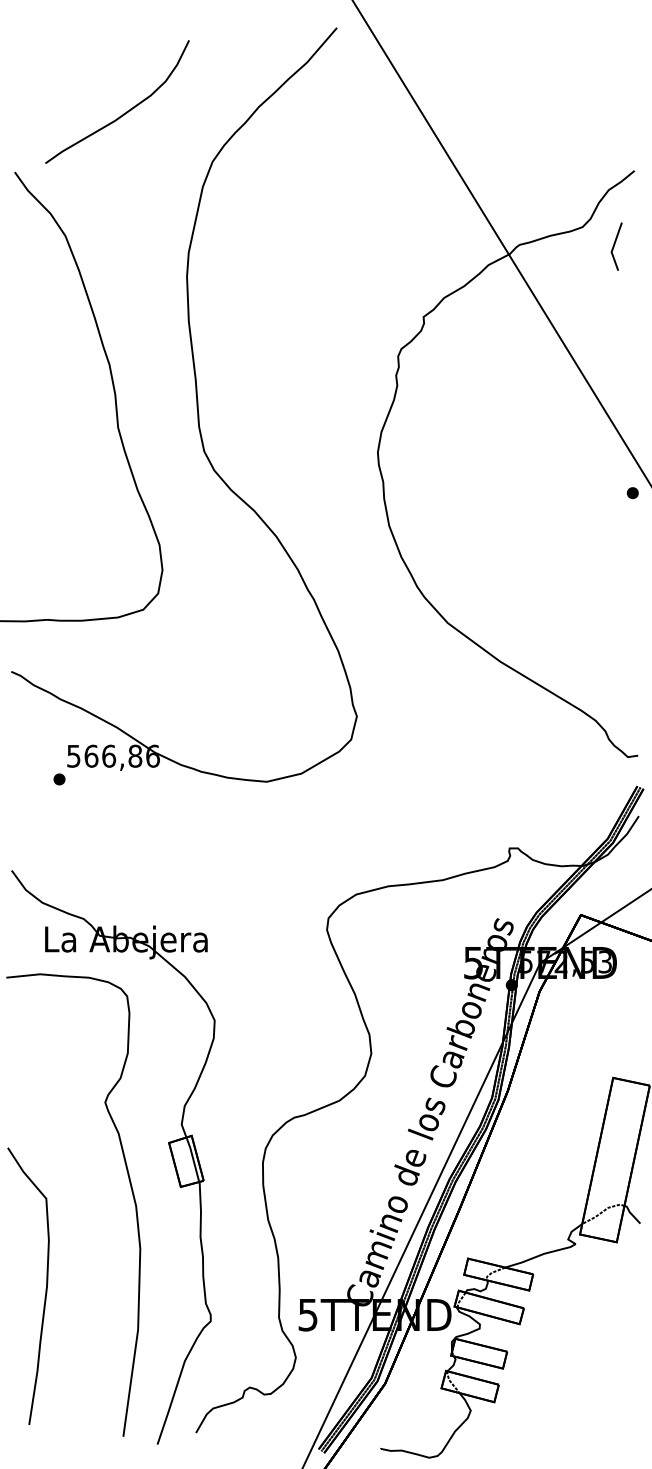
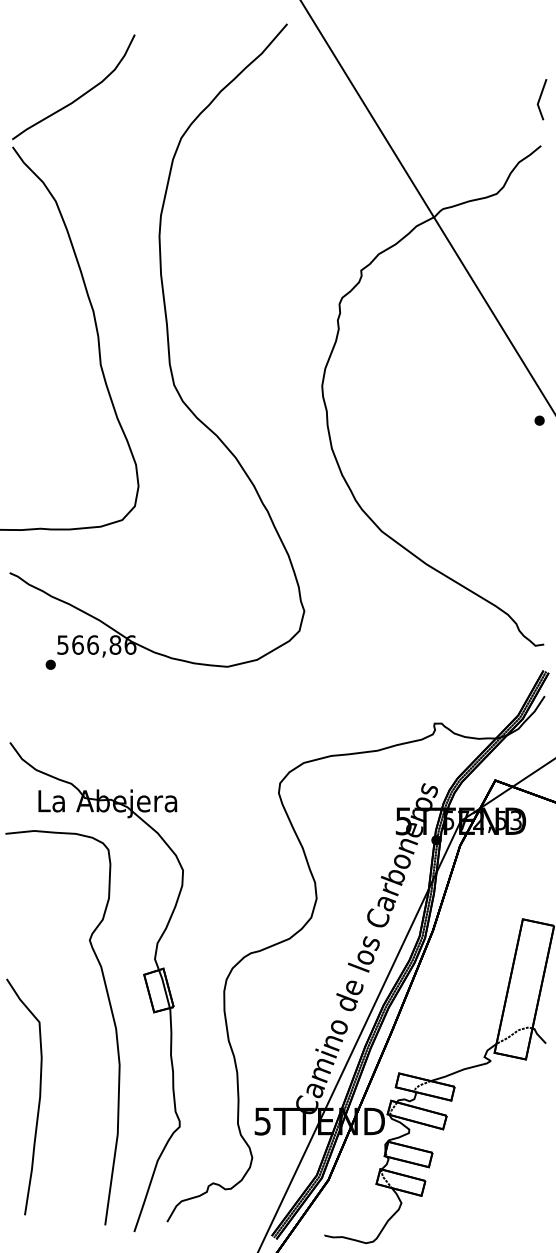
curve: (123, 113) -> (78, 96), moved
line: (614, 246) -> (540, 99), moved

